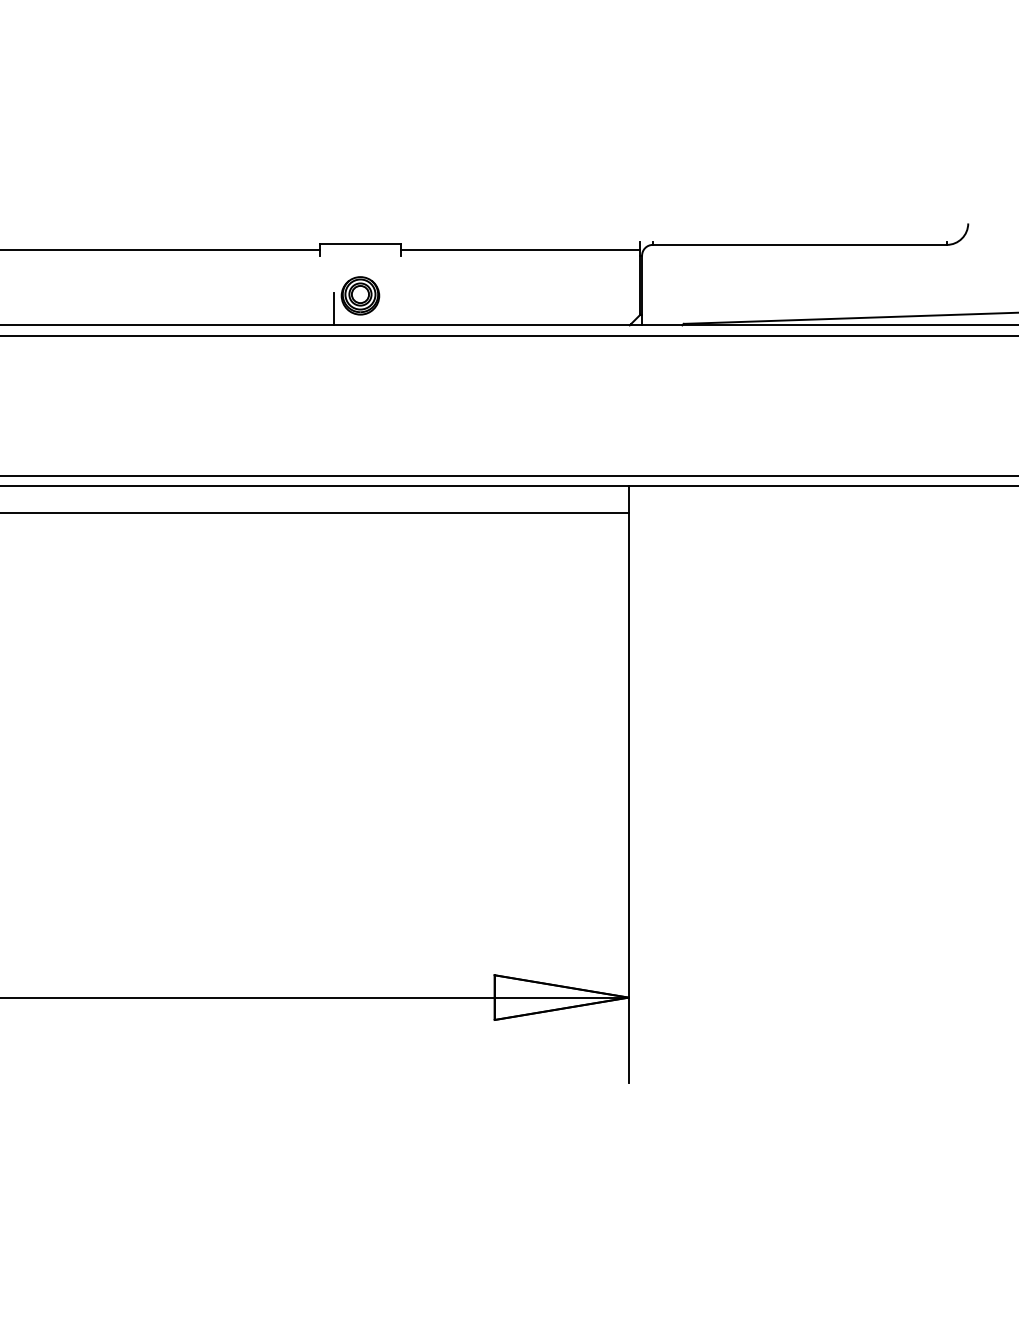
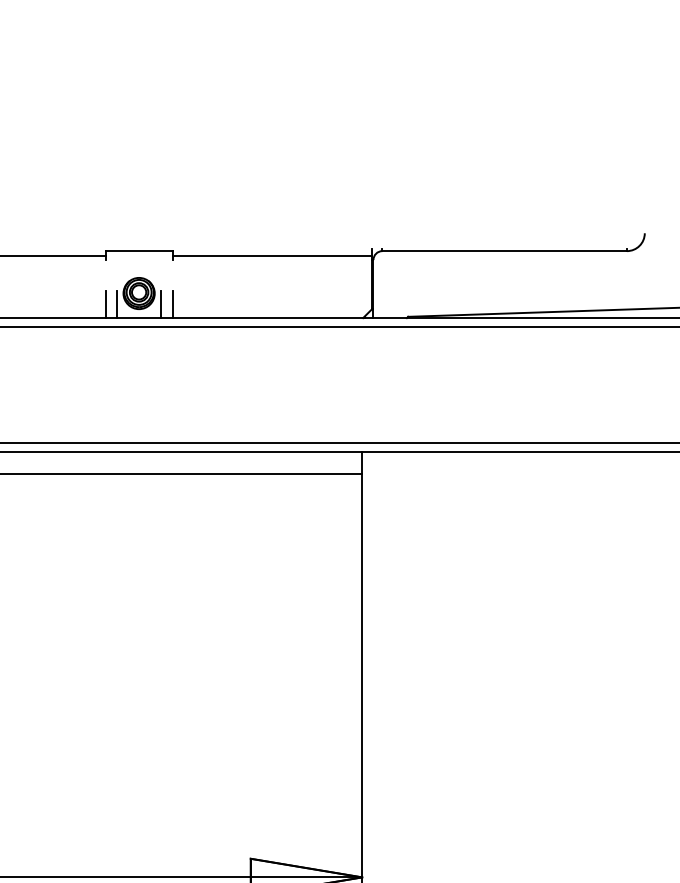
line: (320, 309) -> (105, 304), added
line: (387, 309) -> (161, 304), added
line: (400, 309) -> (172, 304), added

